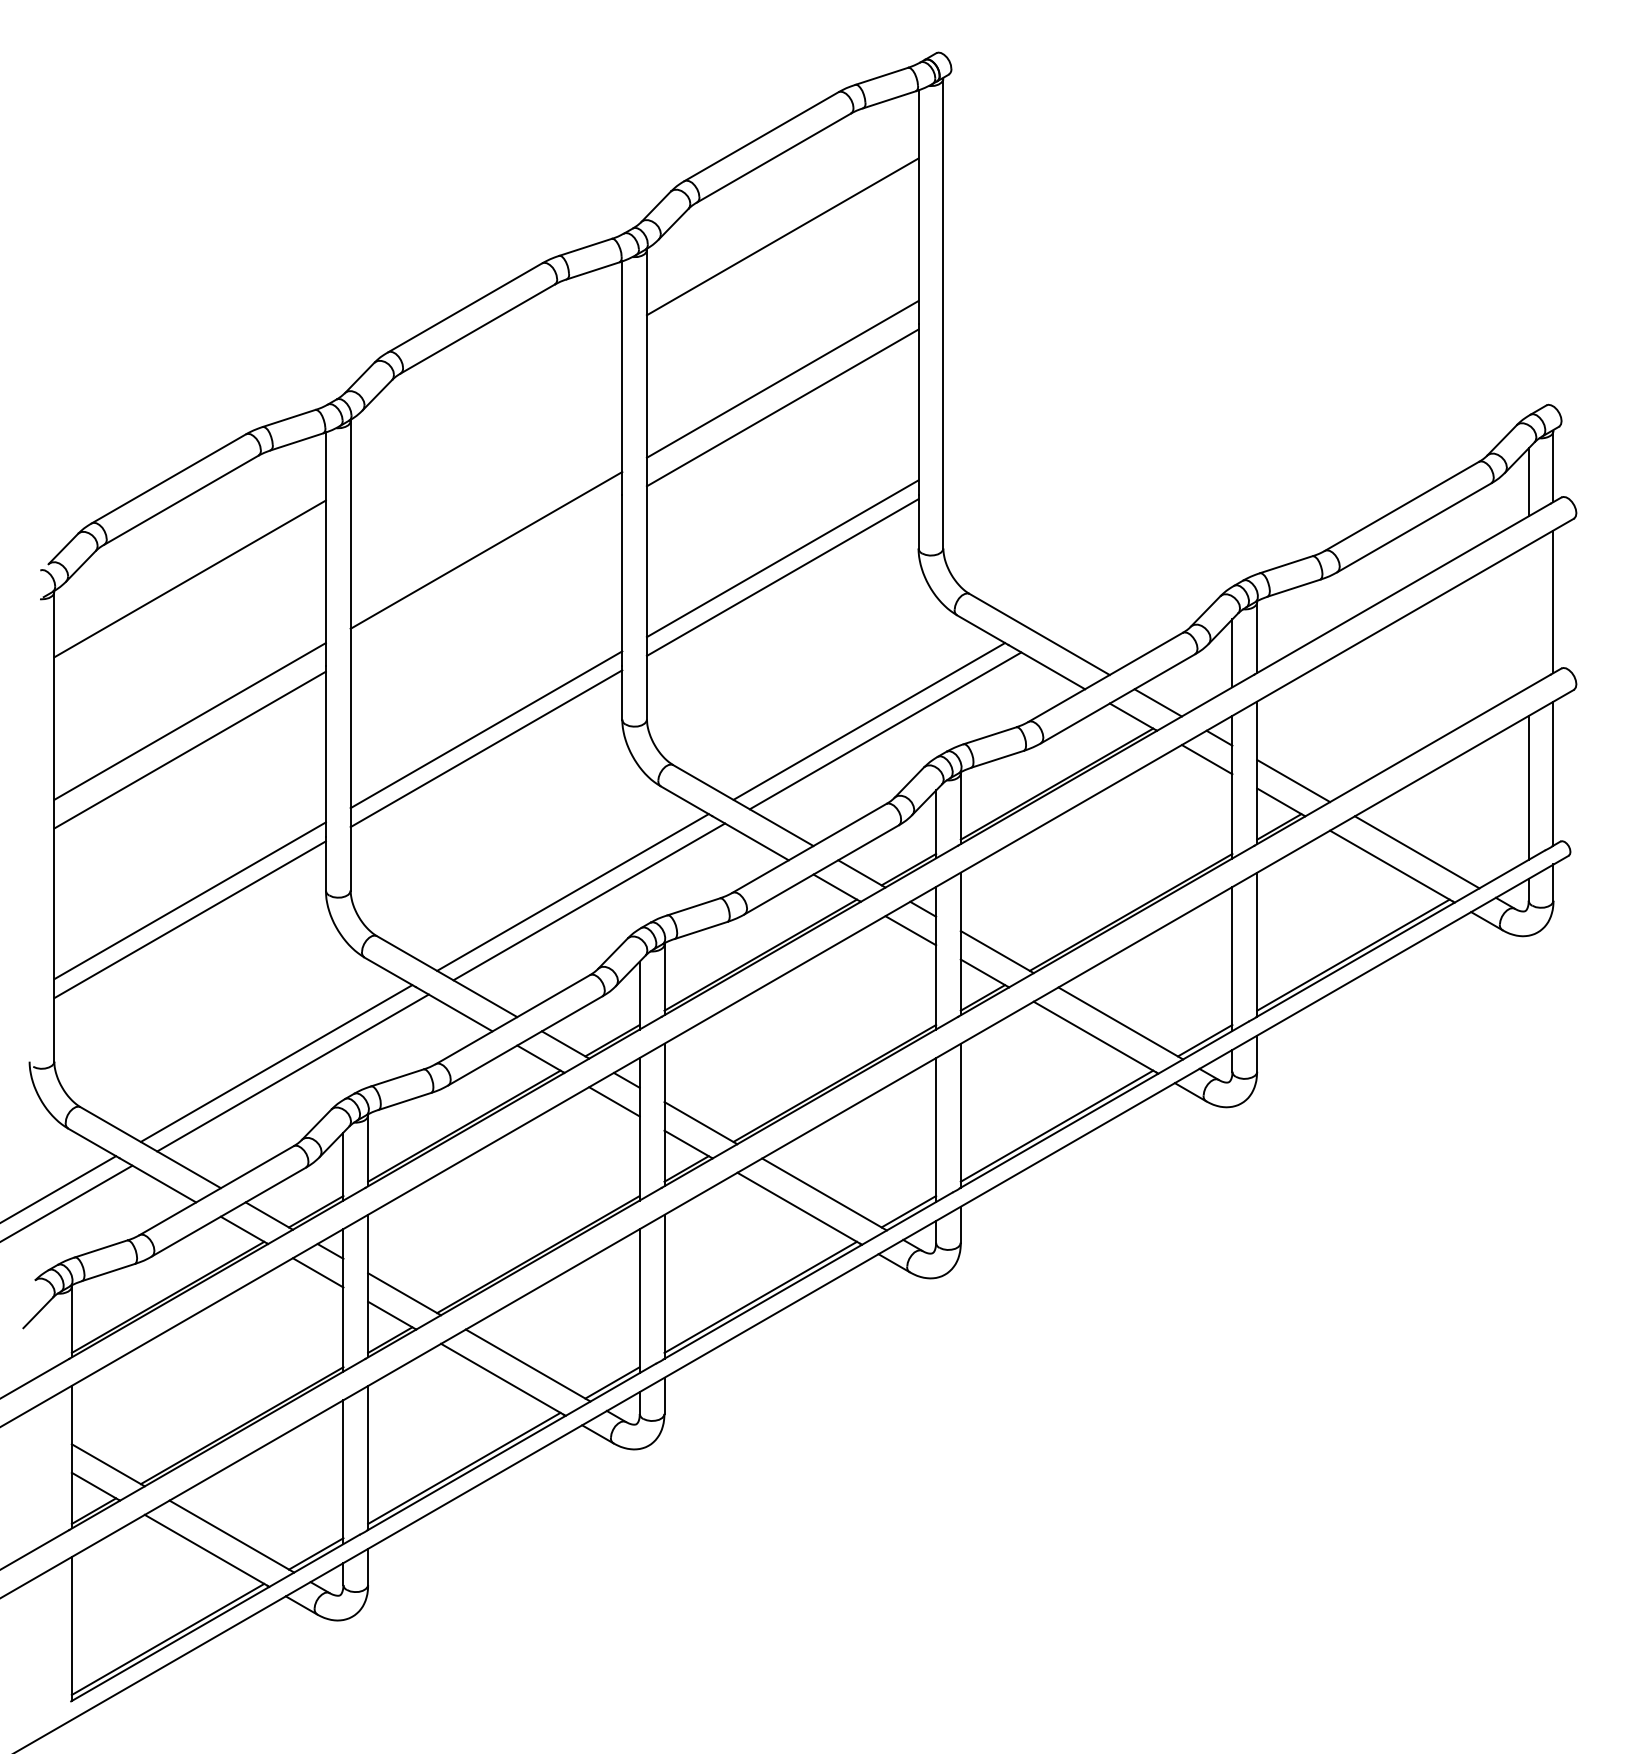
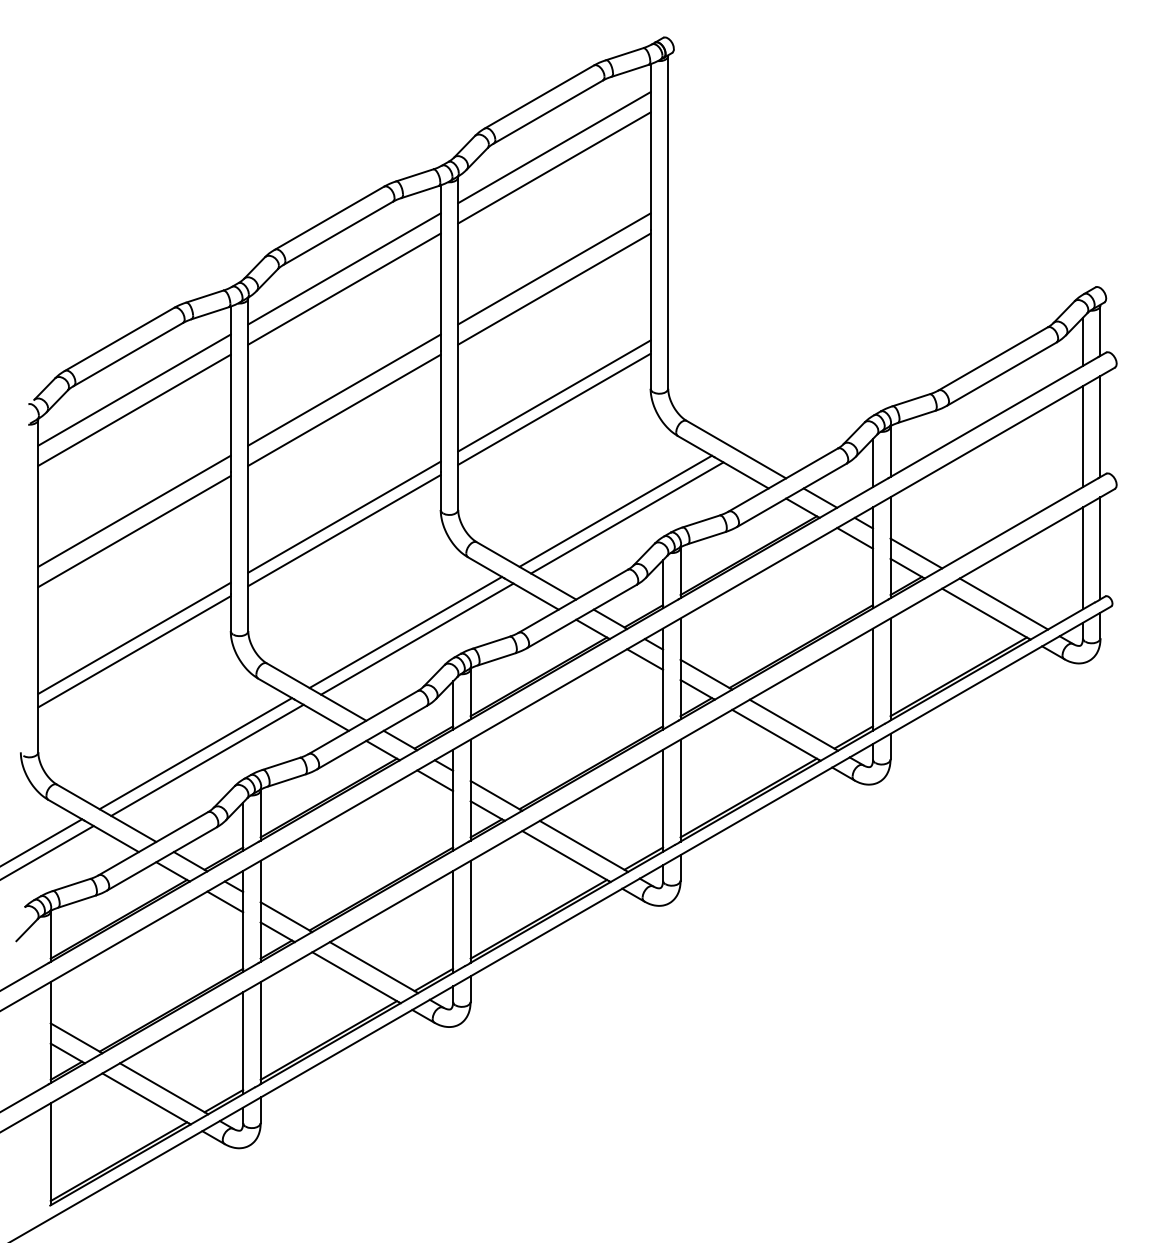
line: (782, 207) -> (554, 147), added
line: (486, 379) -> (344, 269), added
line: (486, 407) -> (344, 288), added
line: (189, 550) -> (134, 390), added
line: (486, 578) -> (344, 410), added
line: (1528, 615) -> (1082, 436), added

